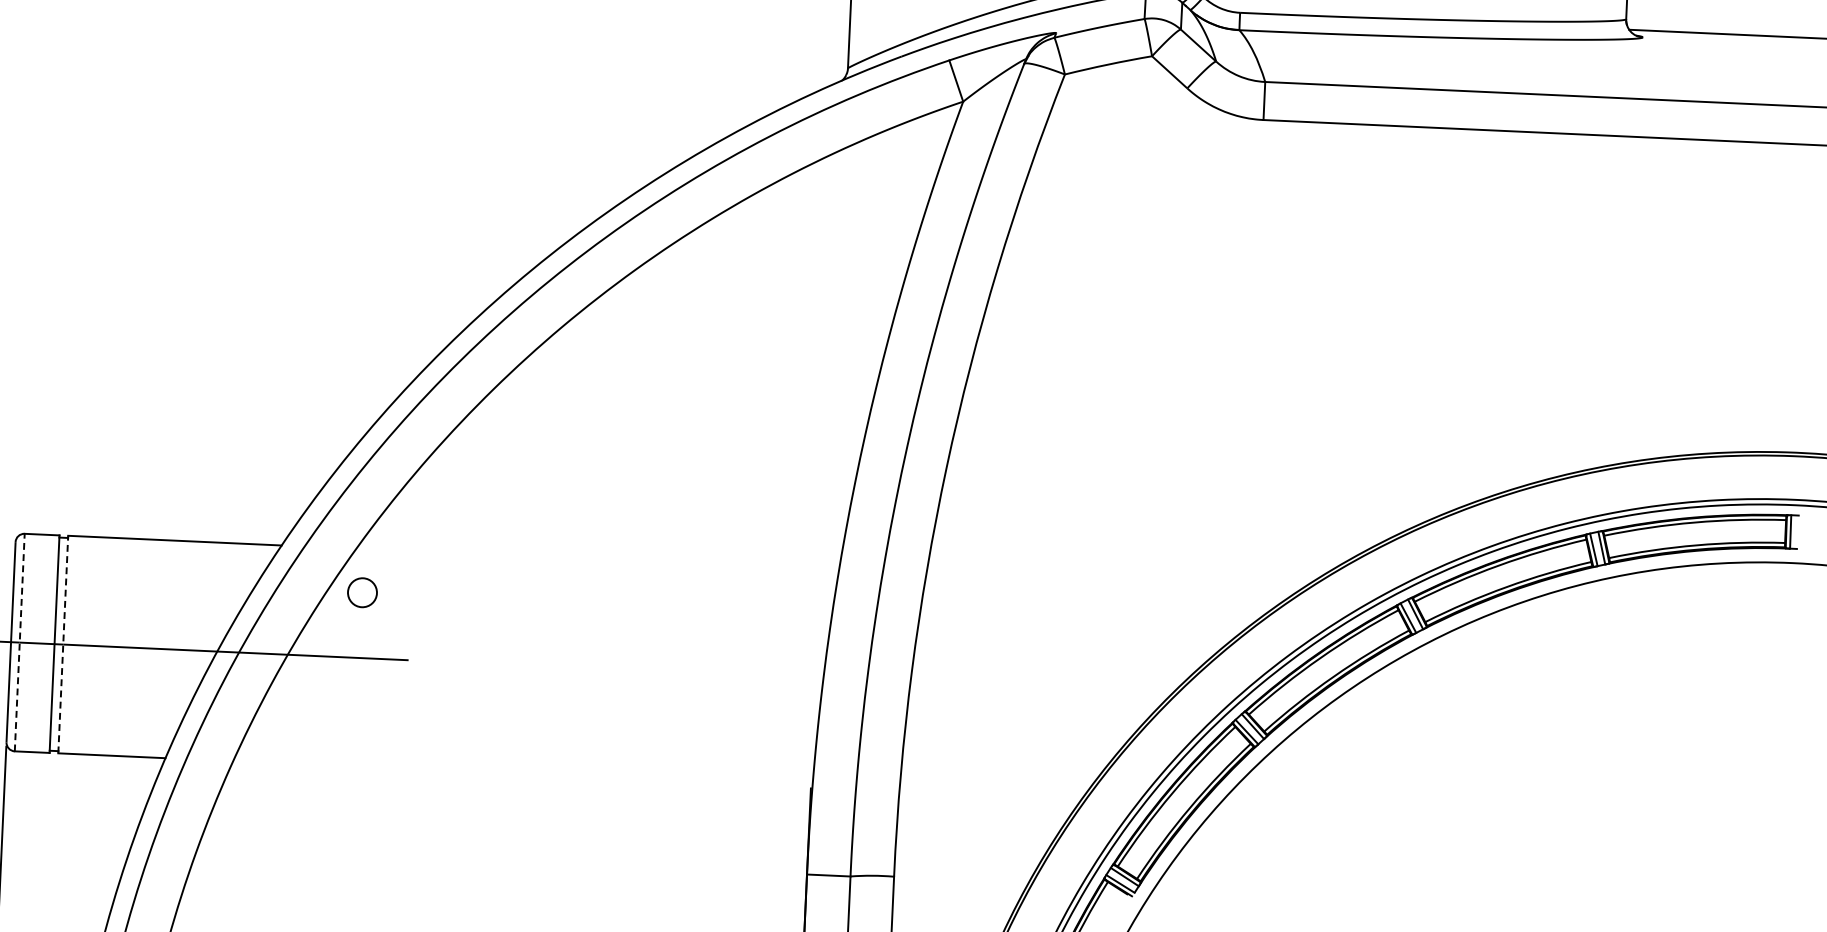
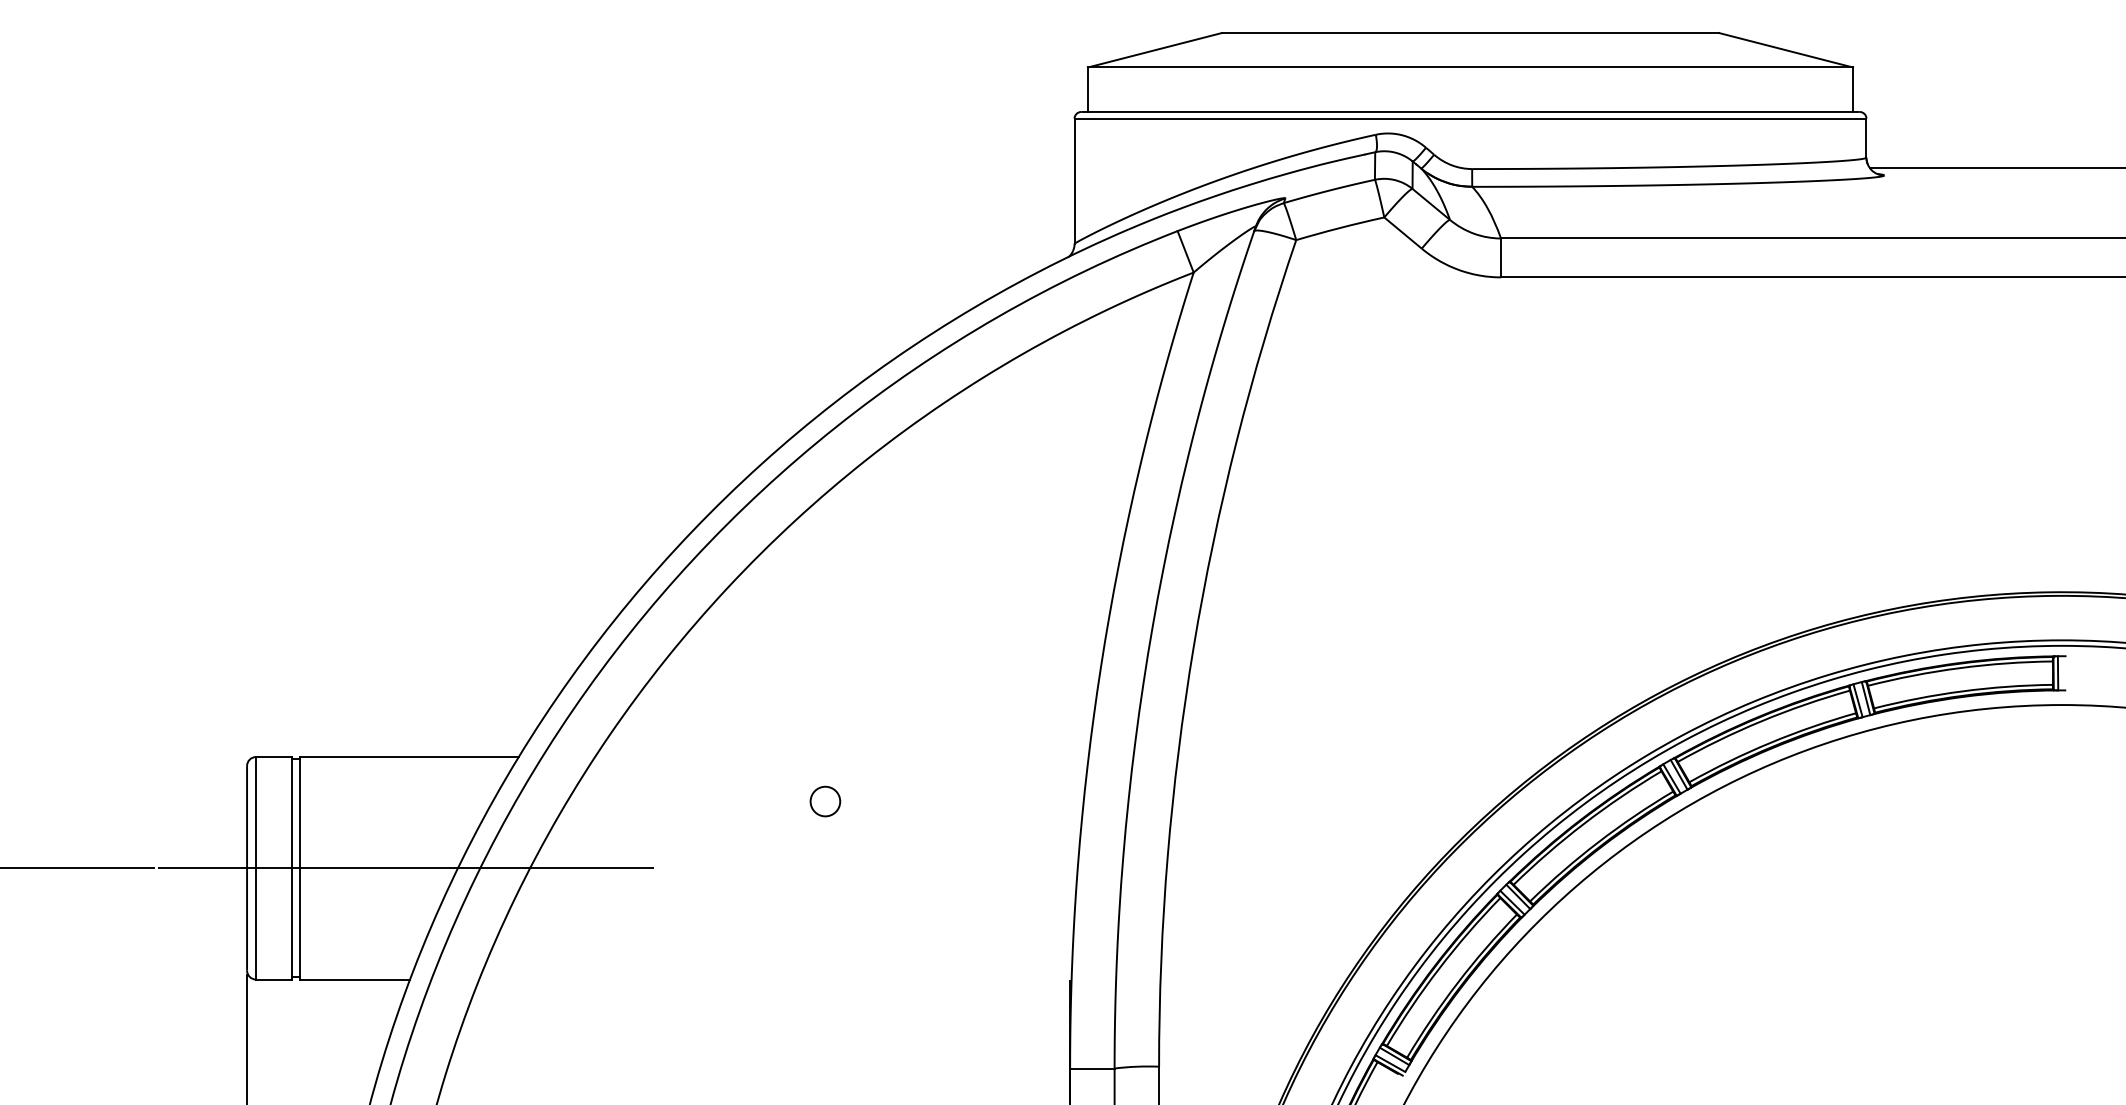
circle: (362, 592) -> (825, 801), moved
line: (19, 641) -> (255, 867), dashed -> solid
line: (63, 643) -> (300, 867), dashed -> solid

